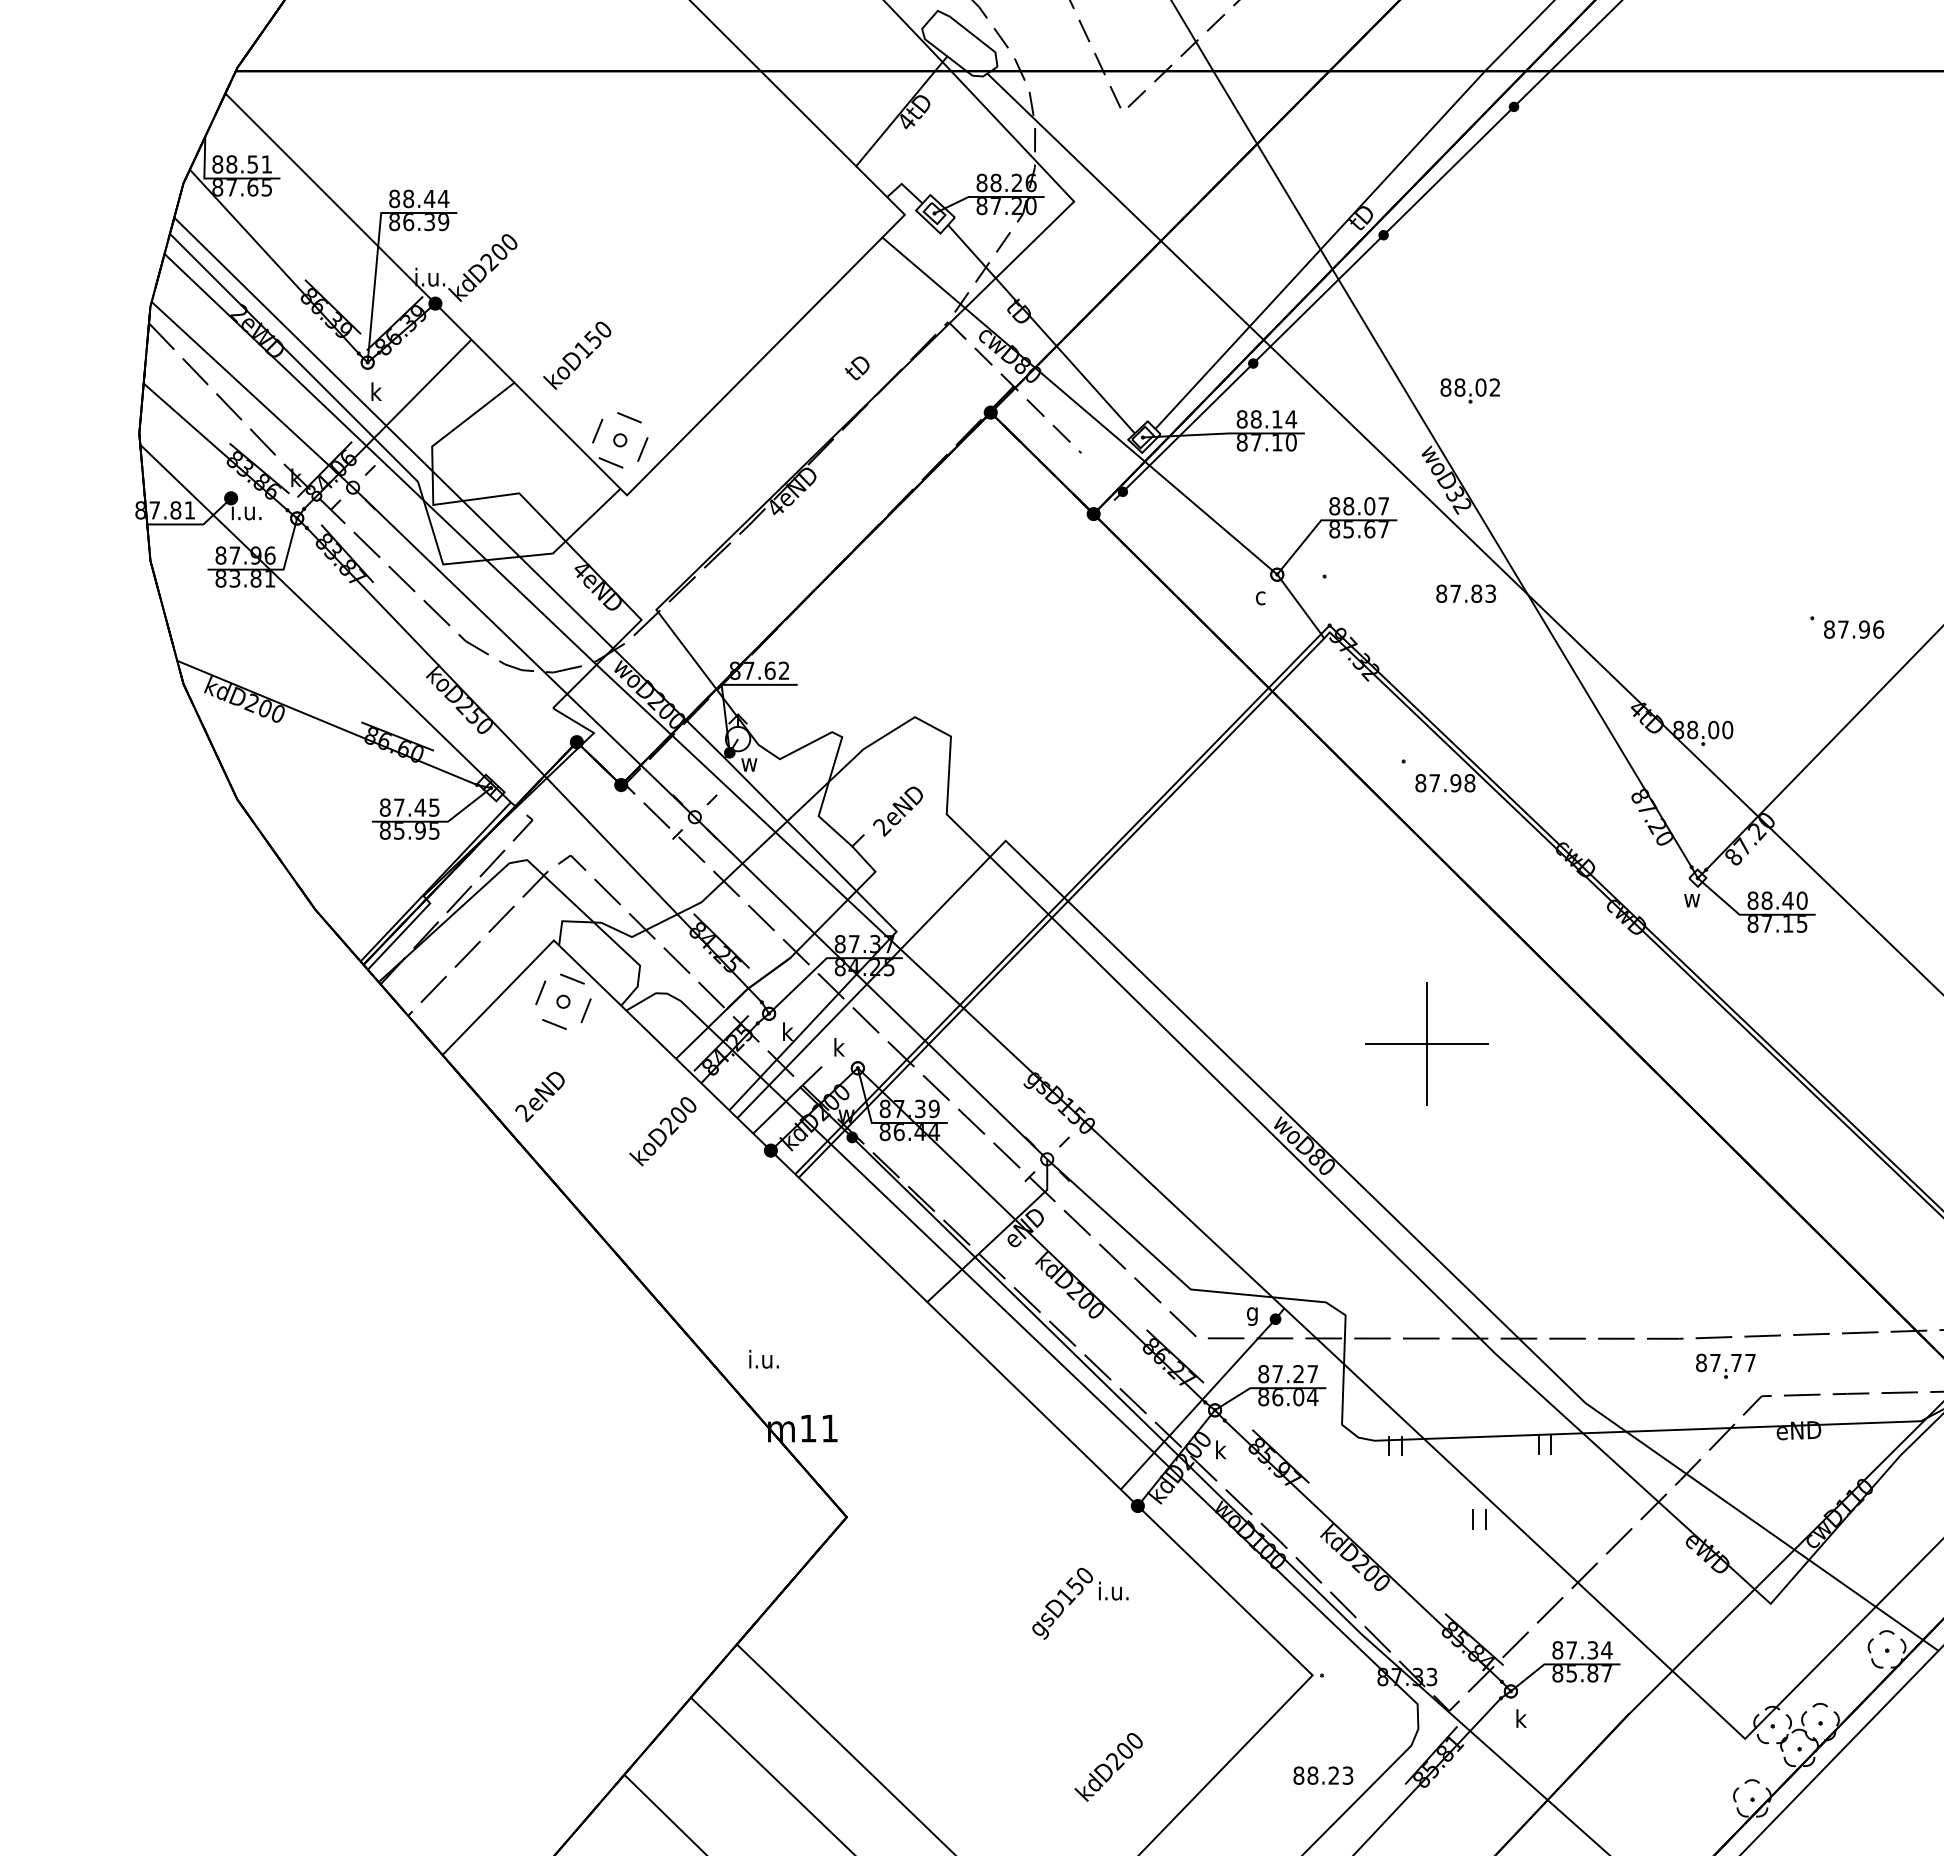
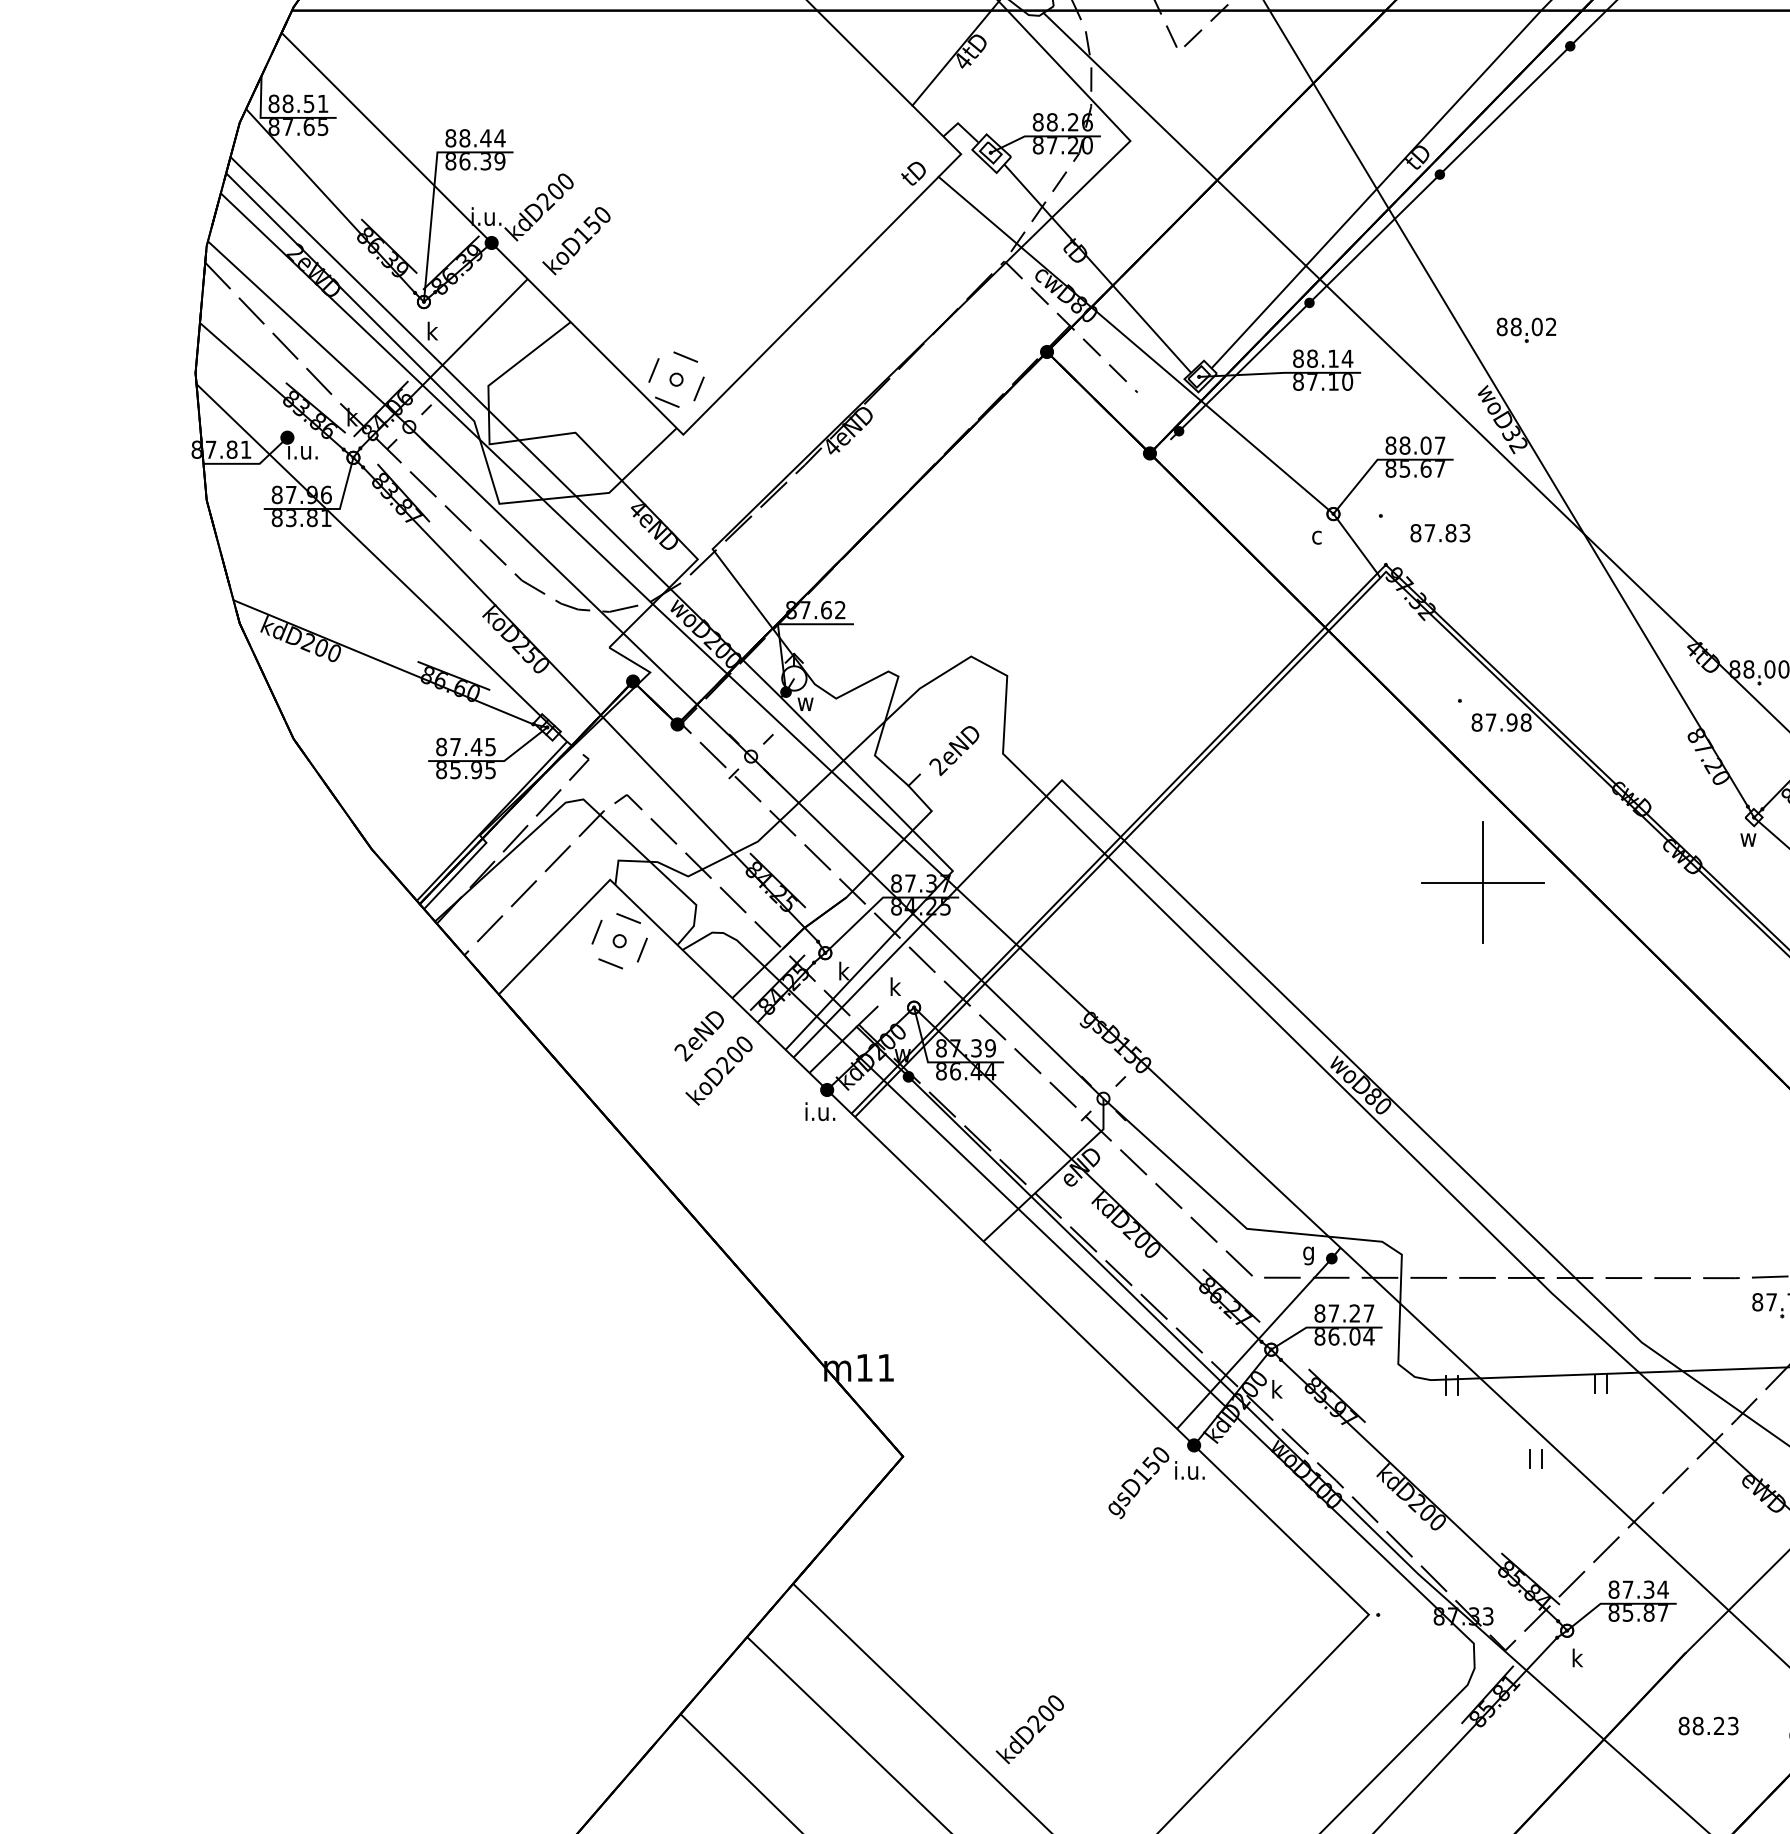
text: (577, 355) -> (576, 240), moved
text: (857, 368) -> (913, 173), moved
text: (1465, 593) -> (1439, 532), moved
part: (1426, 1043) -> (1482, 881), moved
text: (539, 1096) -> (698, 1035), moved
text: (763, 1358) -> (819, 1110), moved
text: (1080, 1603) -> (1156, 1482), moved
text: (1108, 1767) -> (1029, 1729), moved
text: (1323, 1775) -> (1708, 1725), moved

